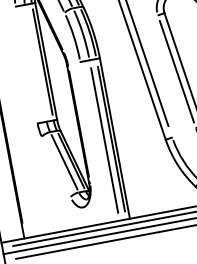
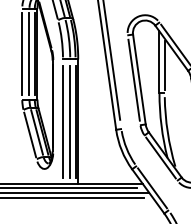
line: (35, 62) -> (29, 53), added
line: (26, 64) -> (22, 53), added
line: (95, 141) -> (63, 121), added
line: (56, 166) -> (30, 134), added

